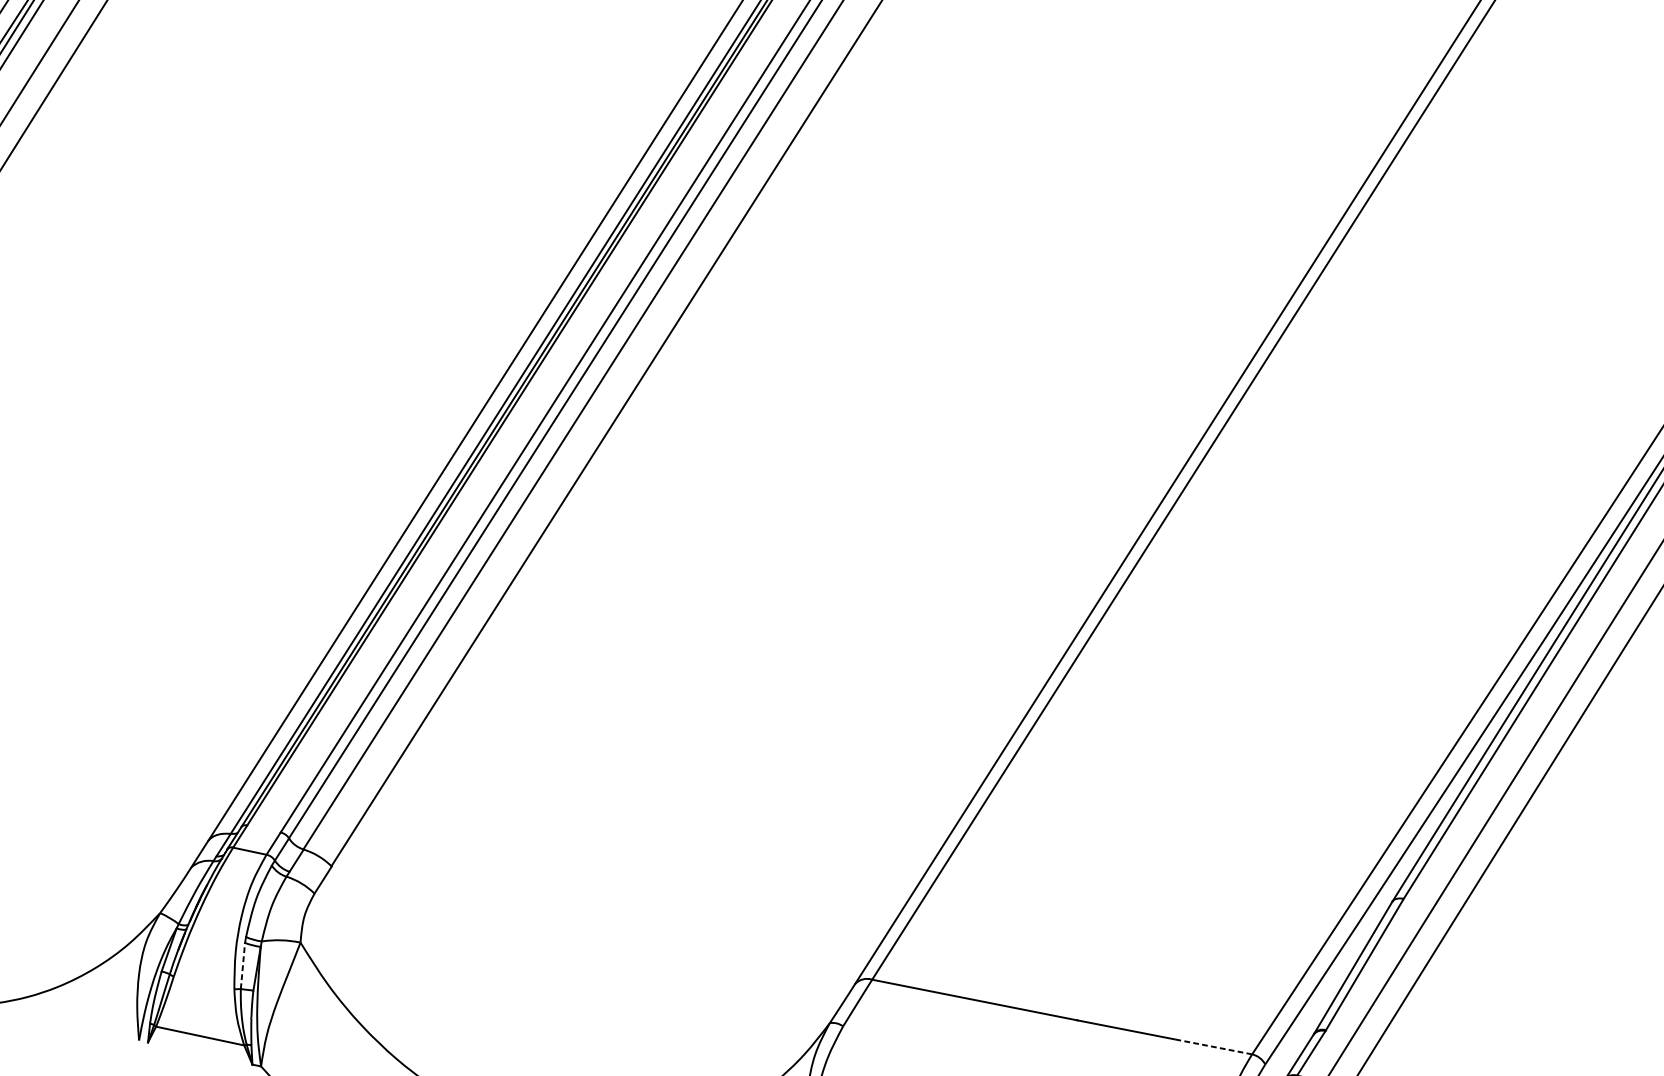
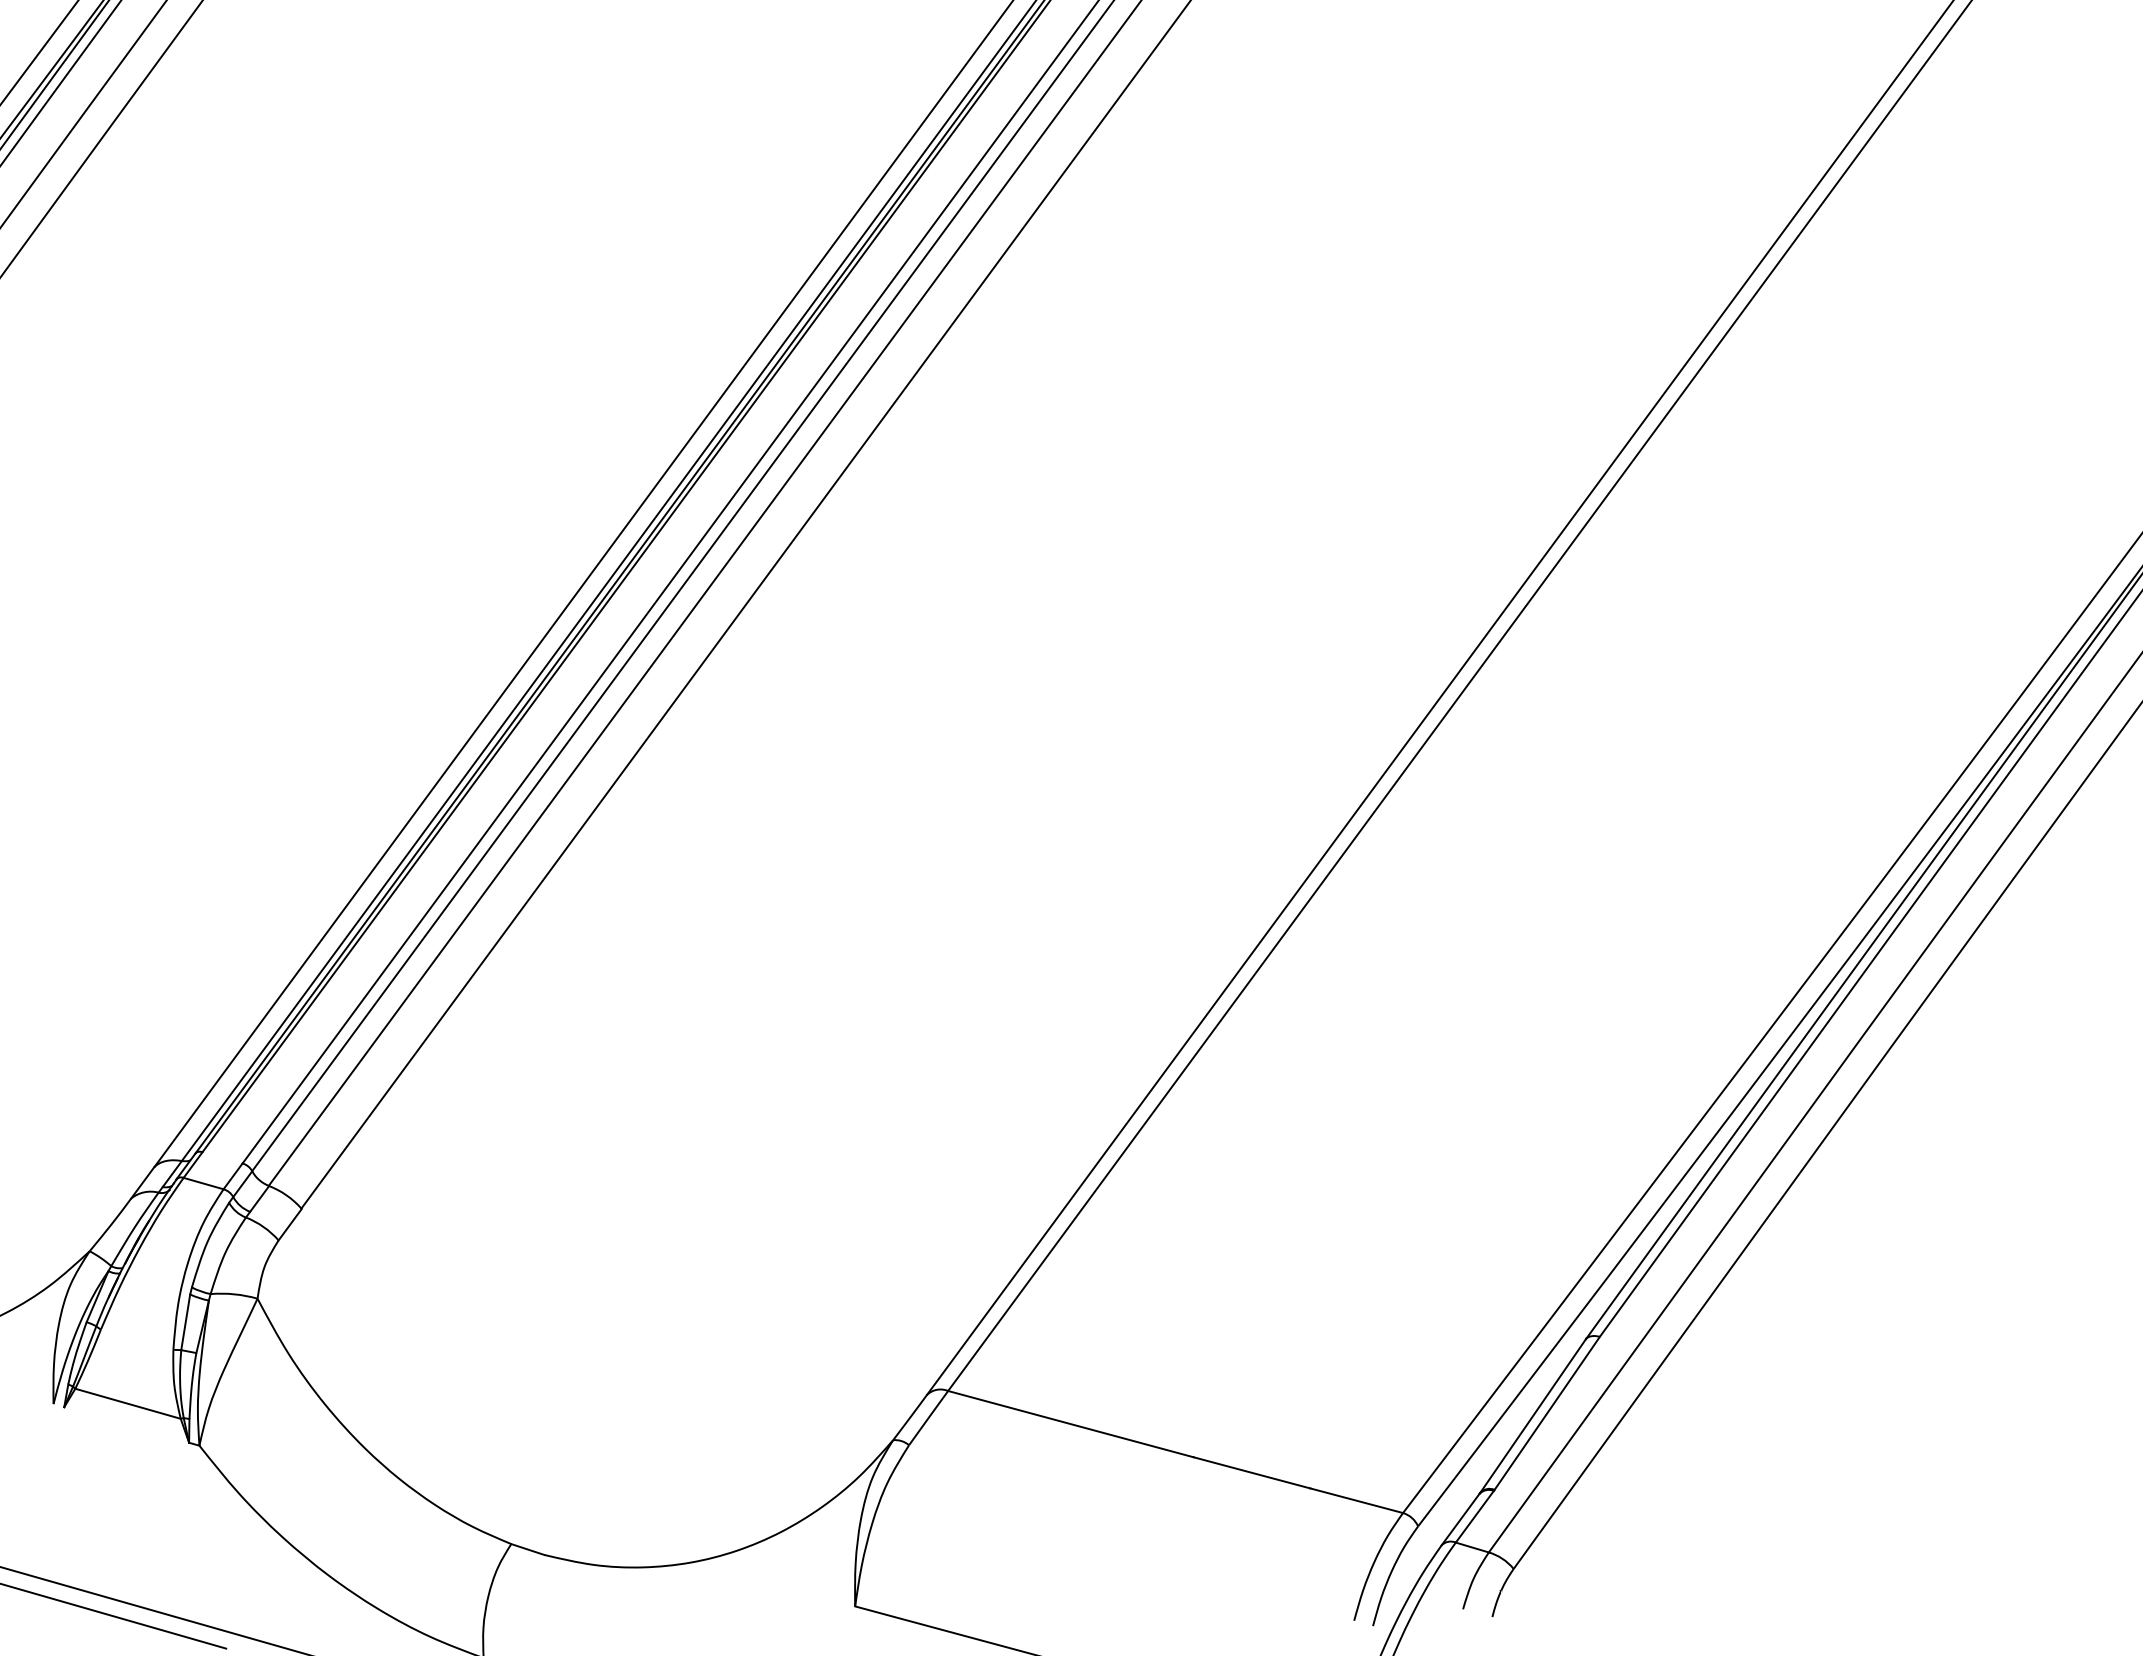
line: (242, 965) -> (185, 1321), dashed -> solid
line: (1213, 1046) -> (1356, 1500), dashed -> solid

